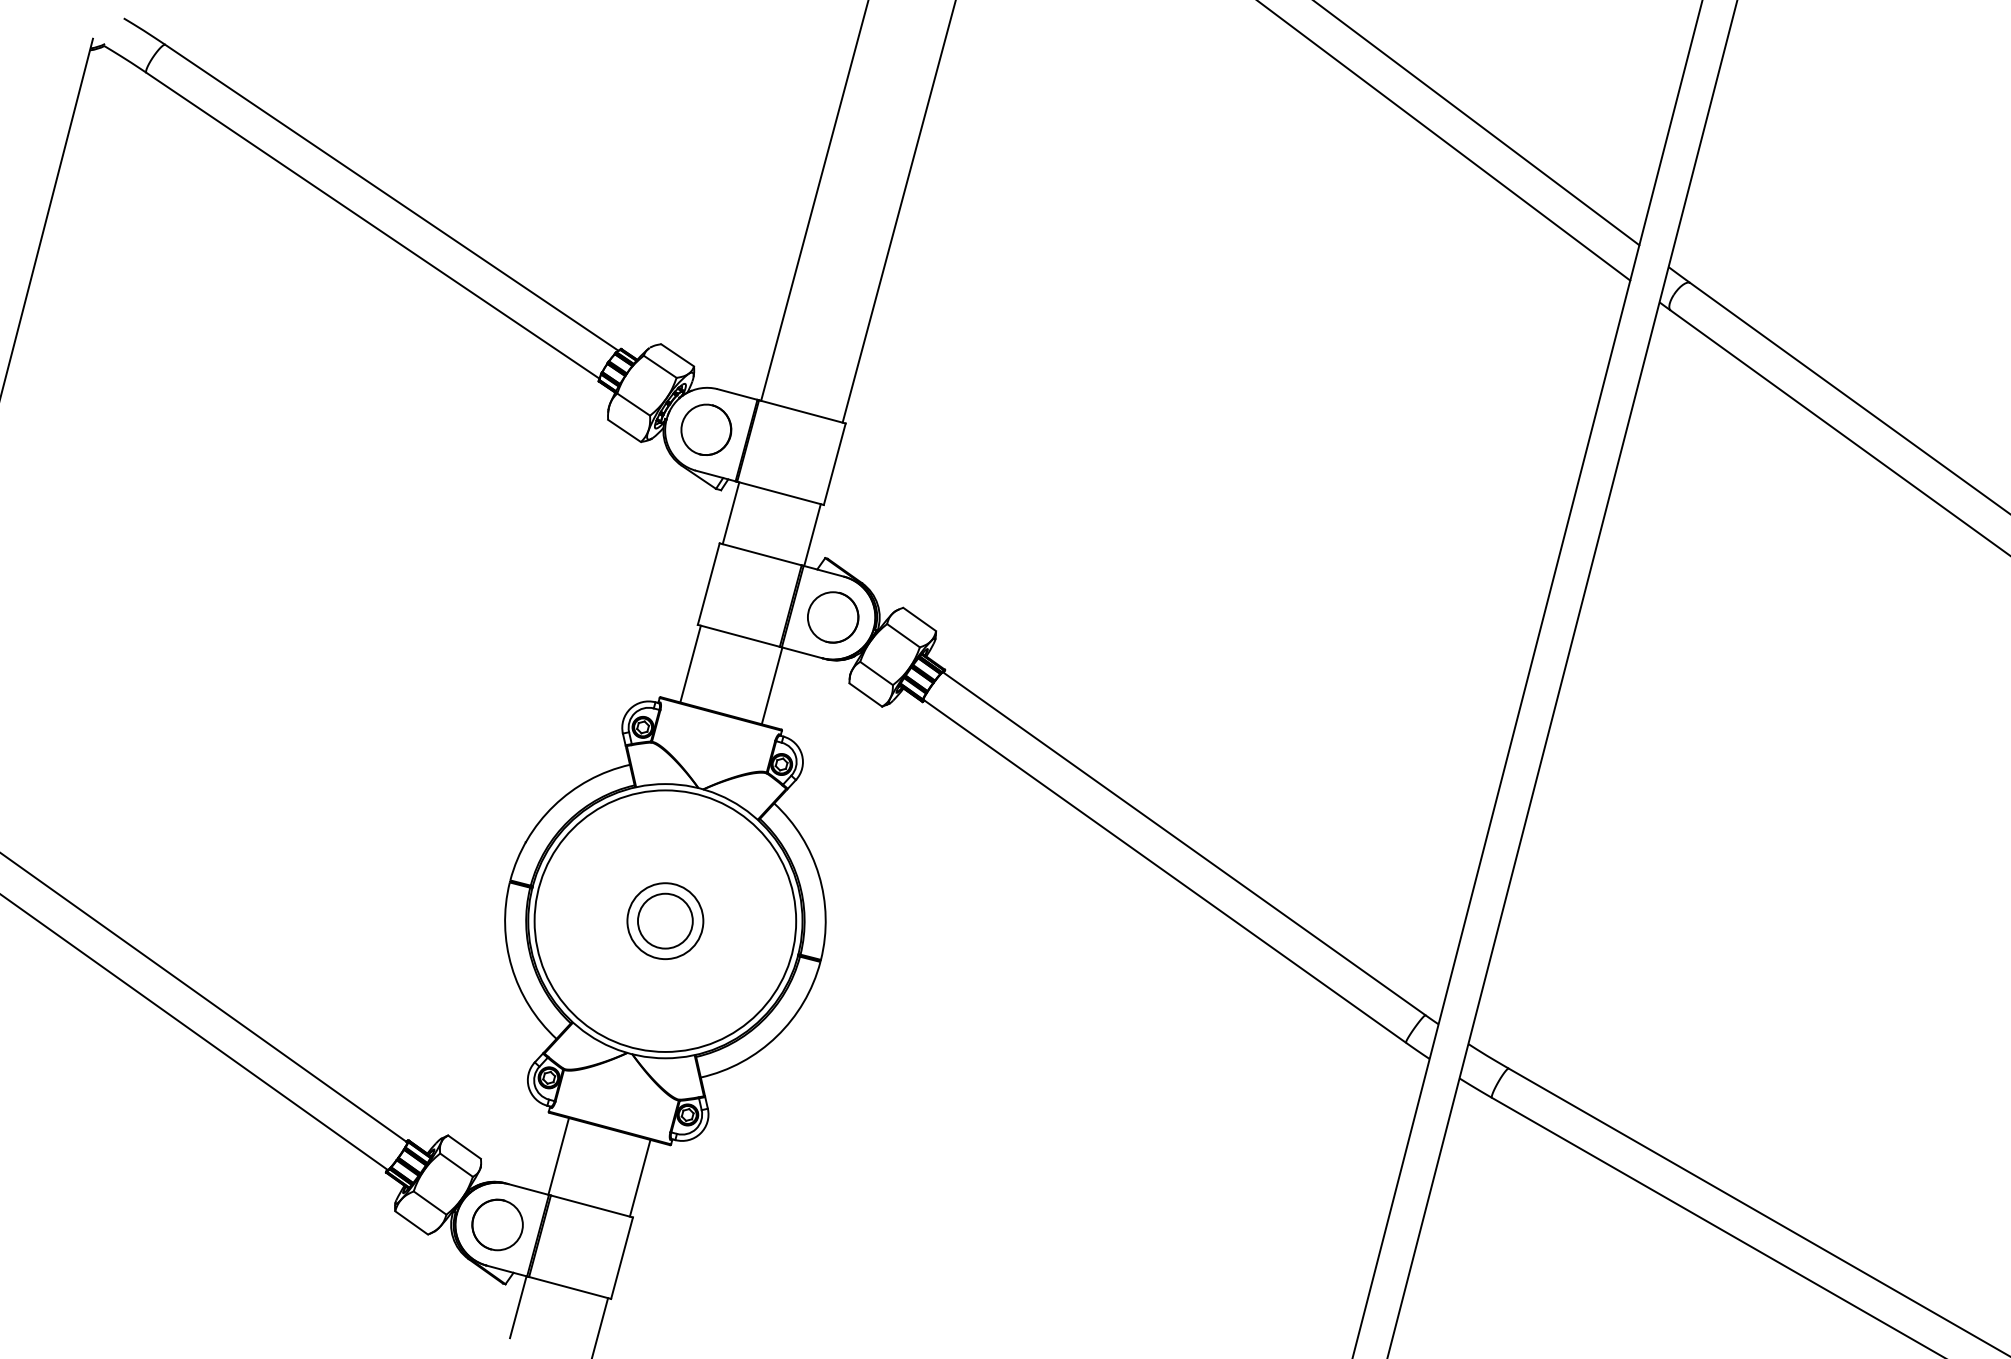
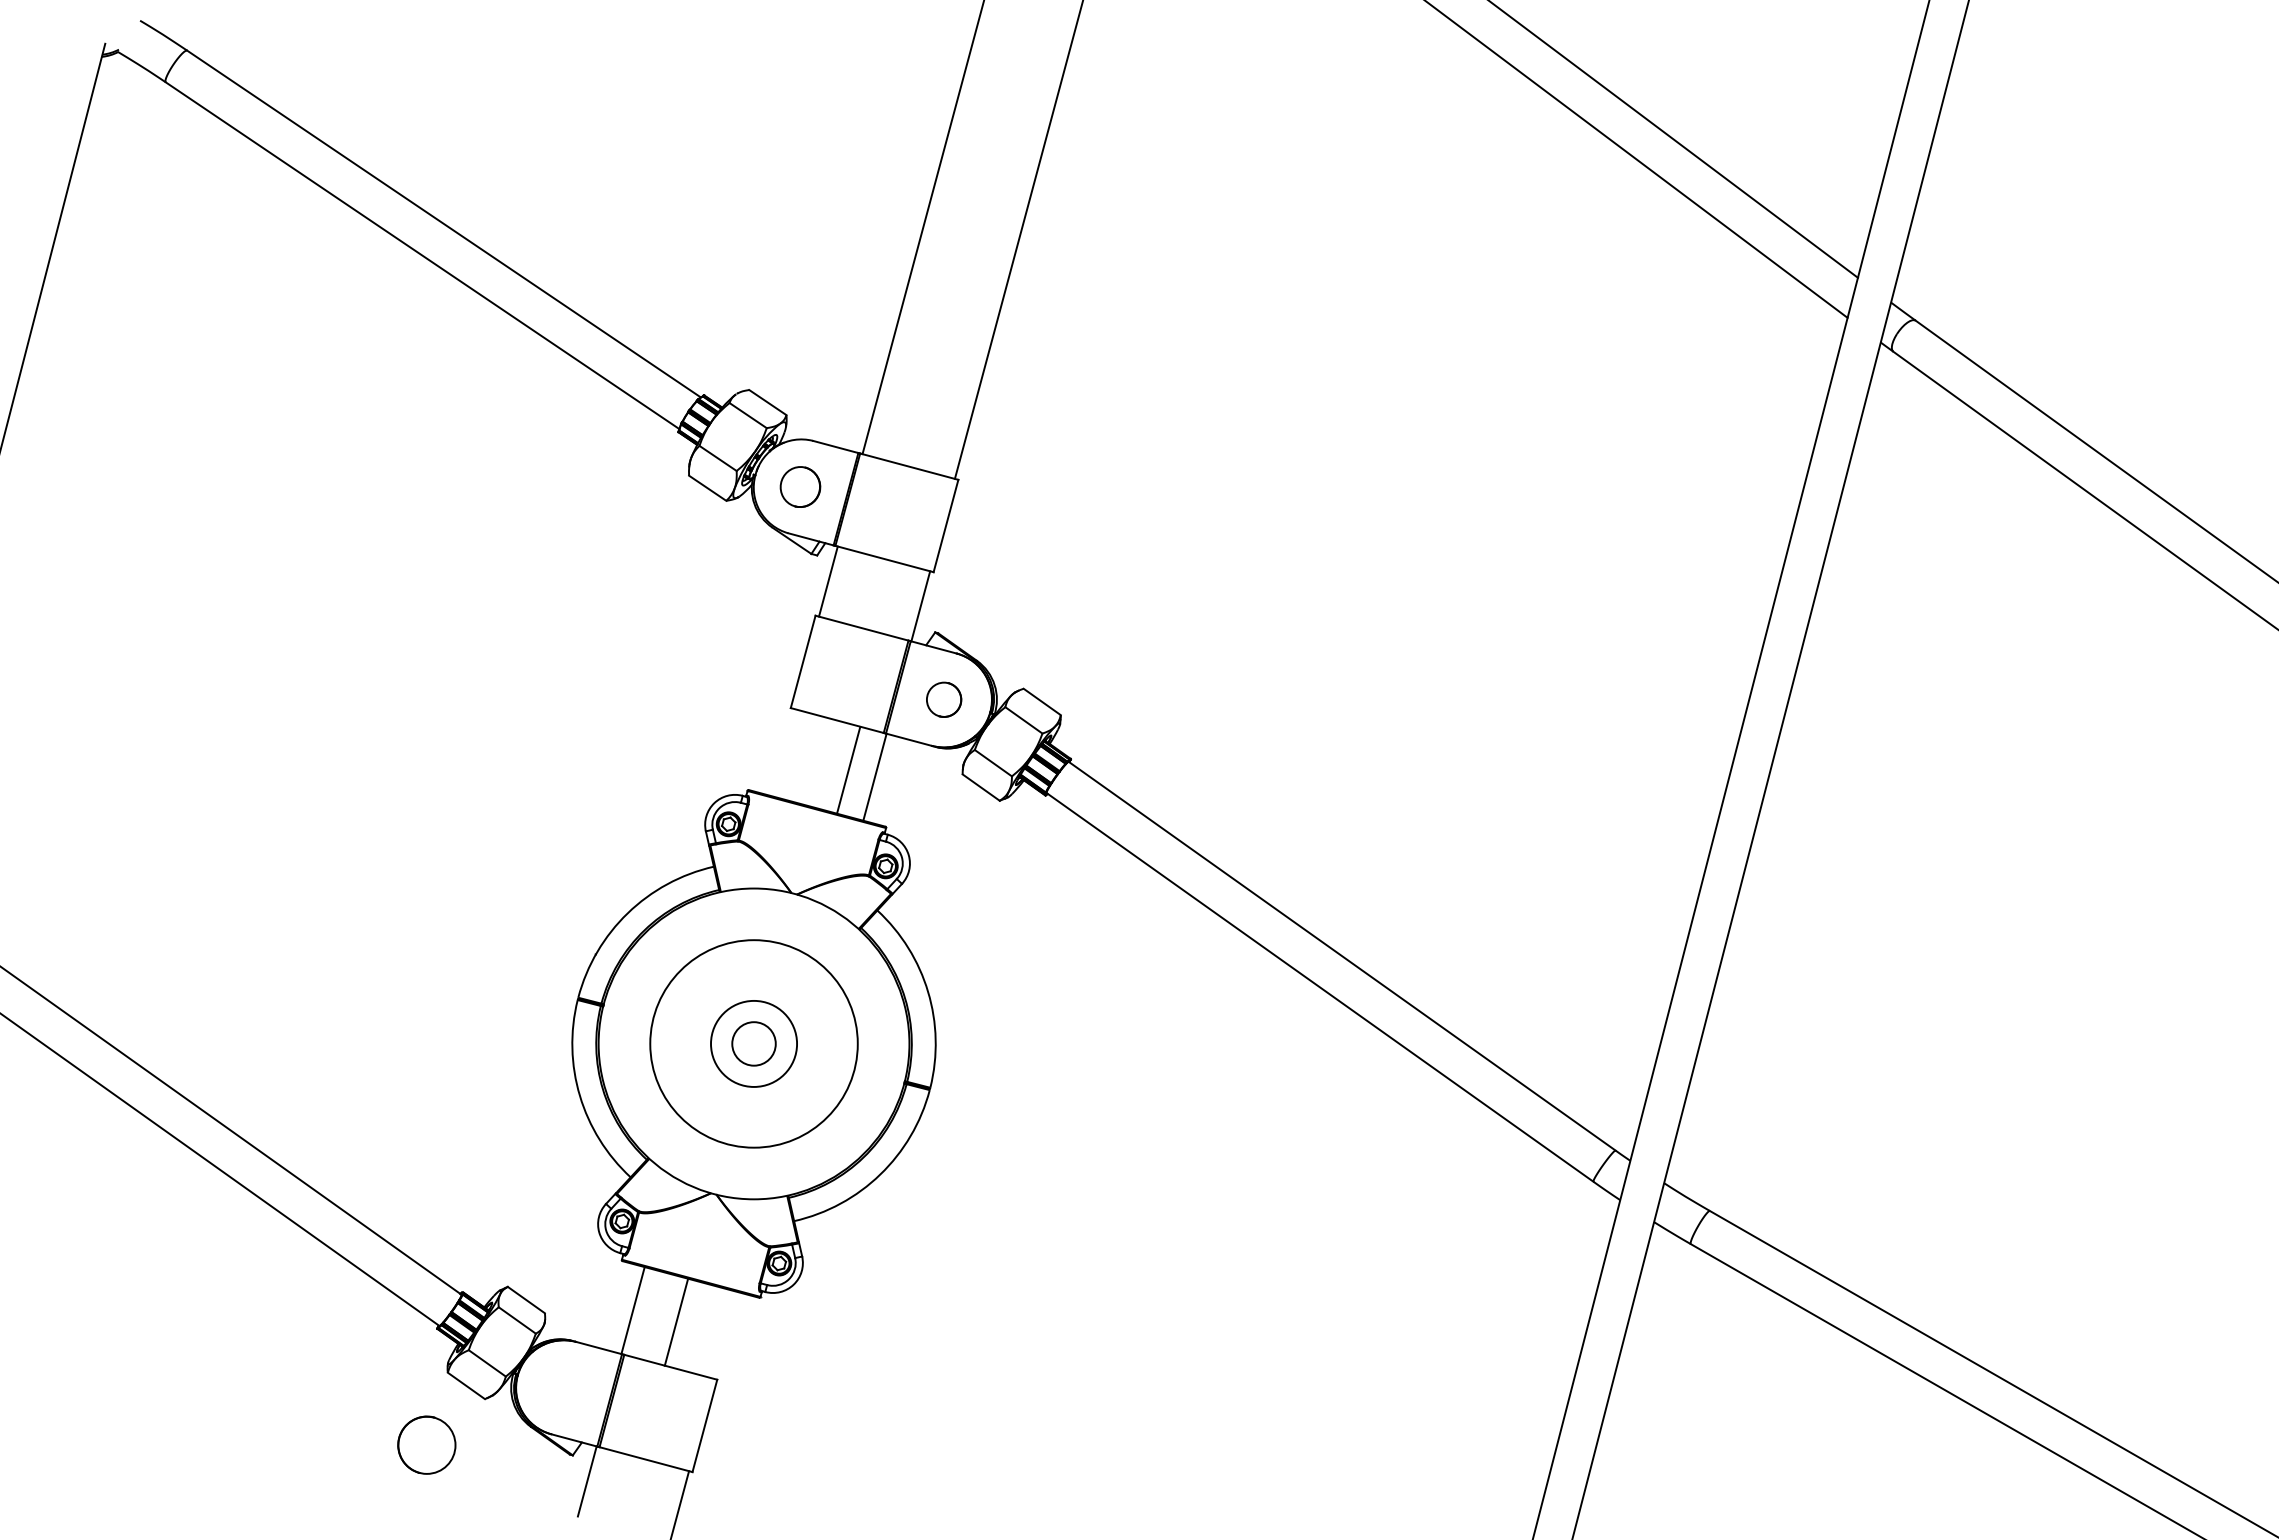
part: (706, 429) -> (800, 486), size x0.7
circle: (832, 617) -> (943, 699), size x0.6
line: (690, 664) -> (848, 770), moved
circle: (664, 920) -> (753, 1043), size x0.7
circle: (664, 920) -> (753, 1043), size x0.7
line: (640, 1177) -> (676, 1321), moved
circle: (497, 1224) -> (426, 1444), moved

